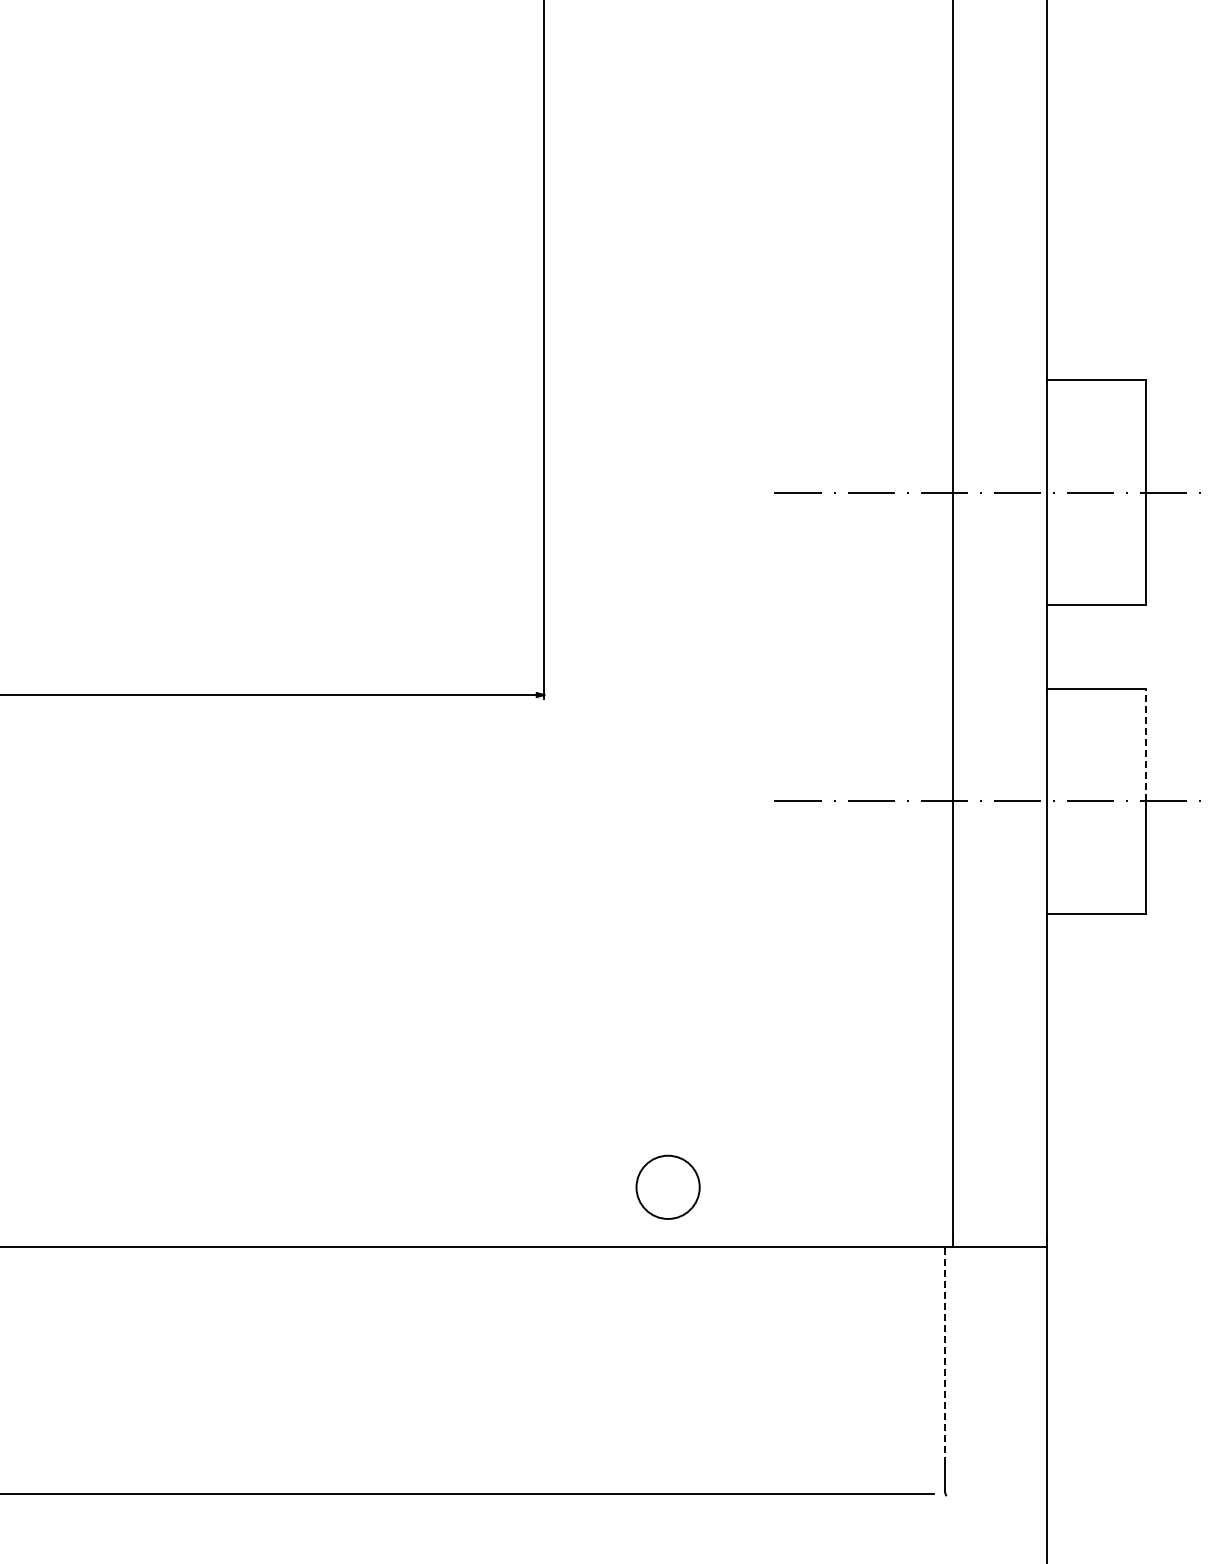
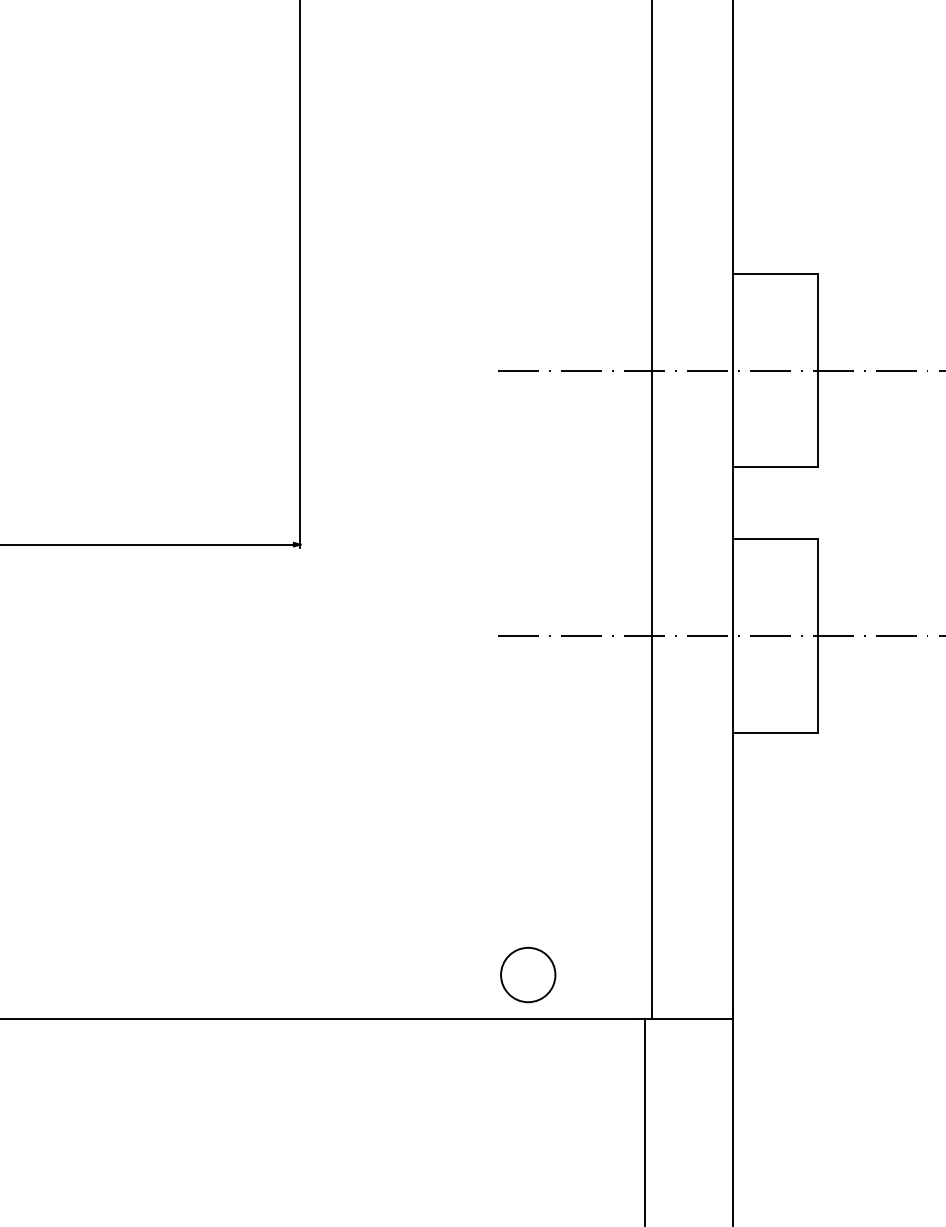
line: (1145, 744) -> (817, 587), dashed -> solid
circle: (667, 1186) -> (527, 974), moved
line: (945, 1355) -> (645, 1112), dashed -> solid

